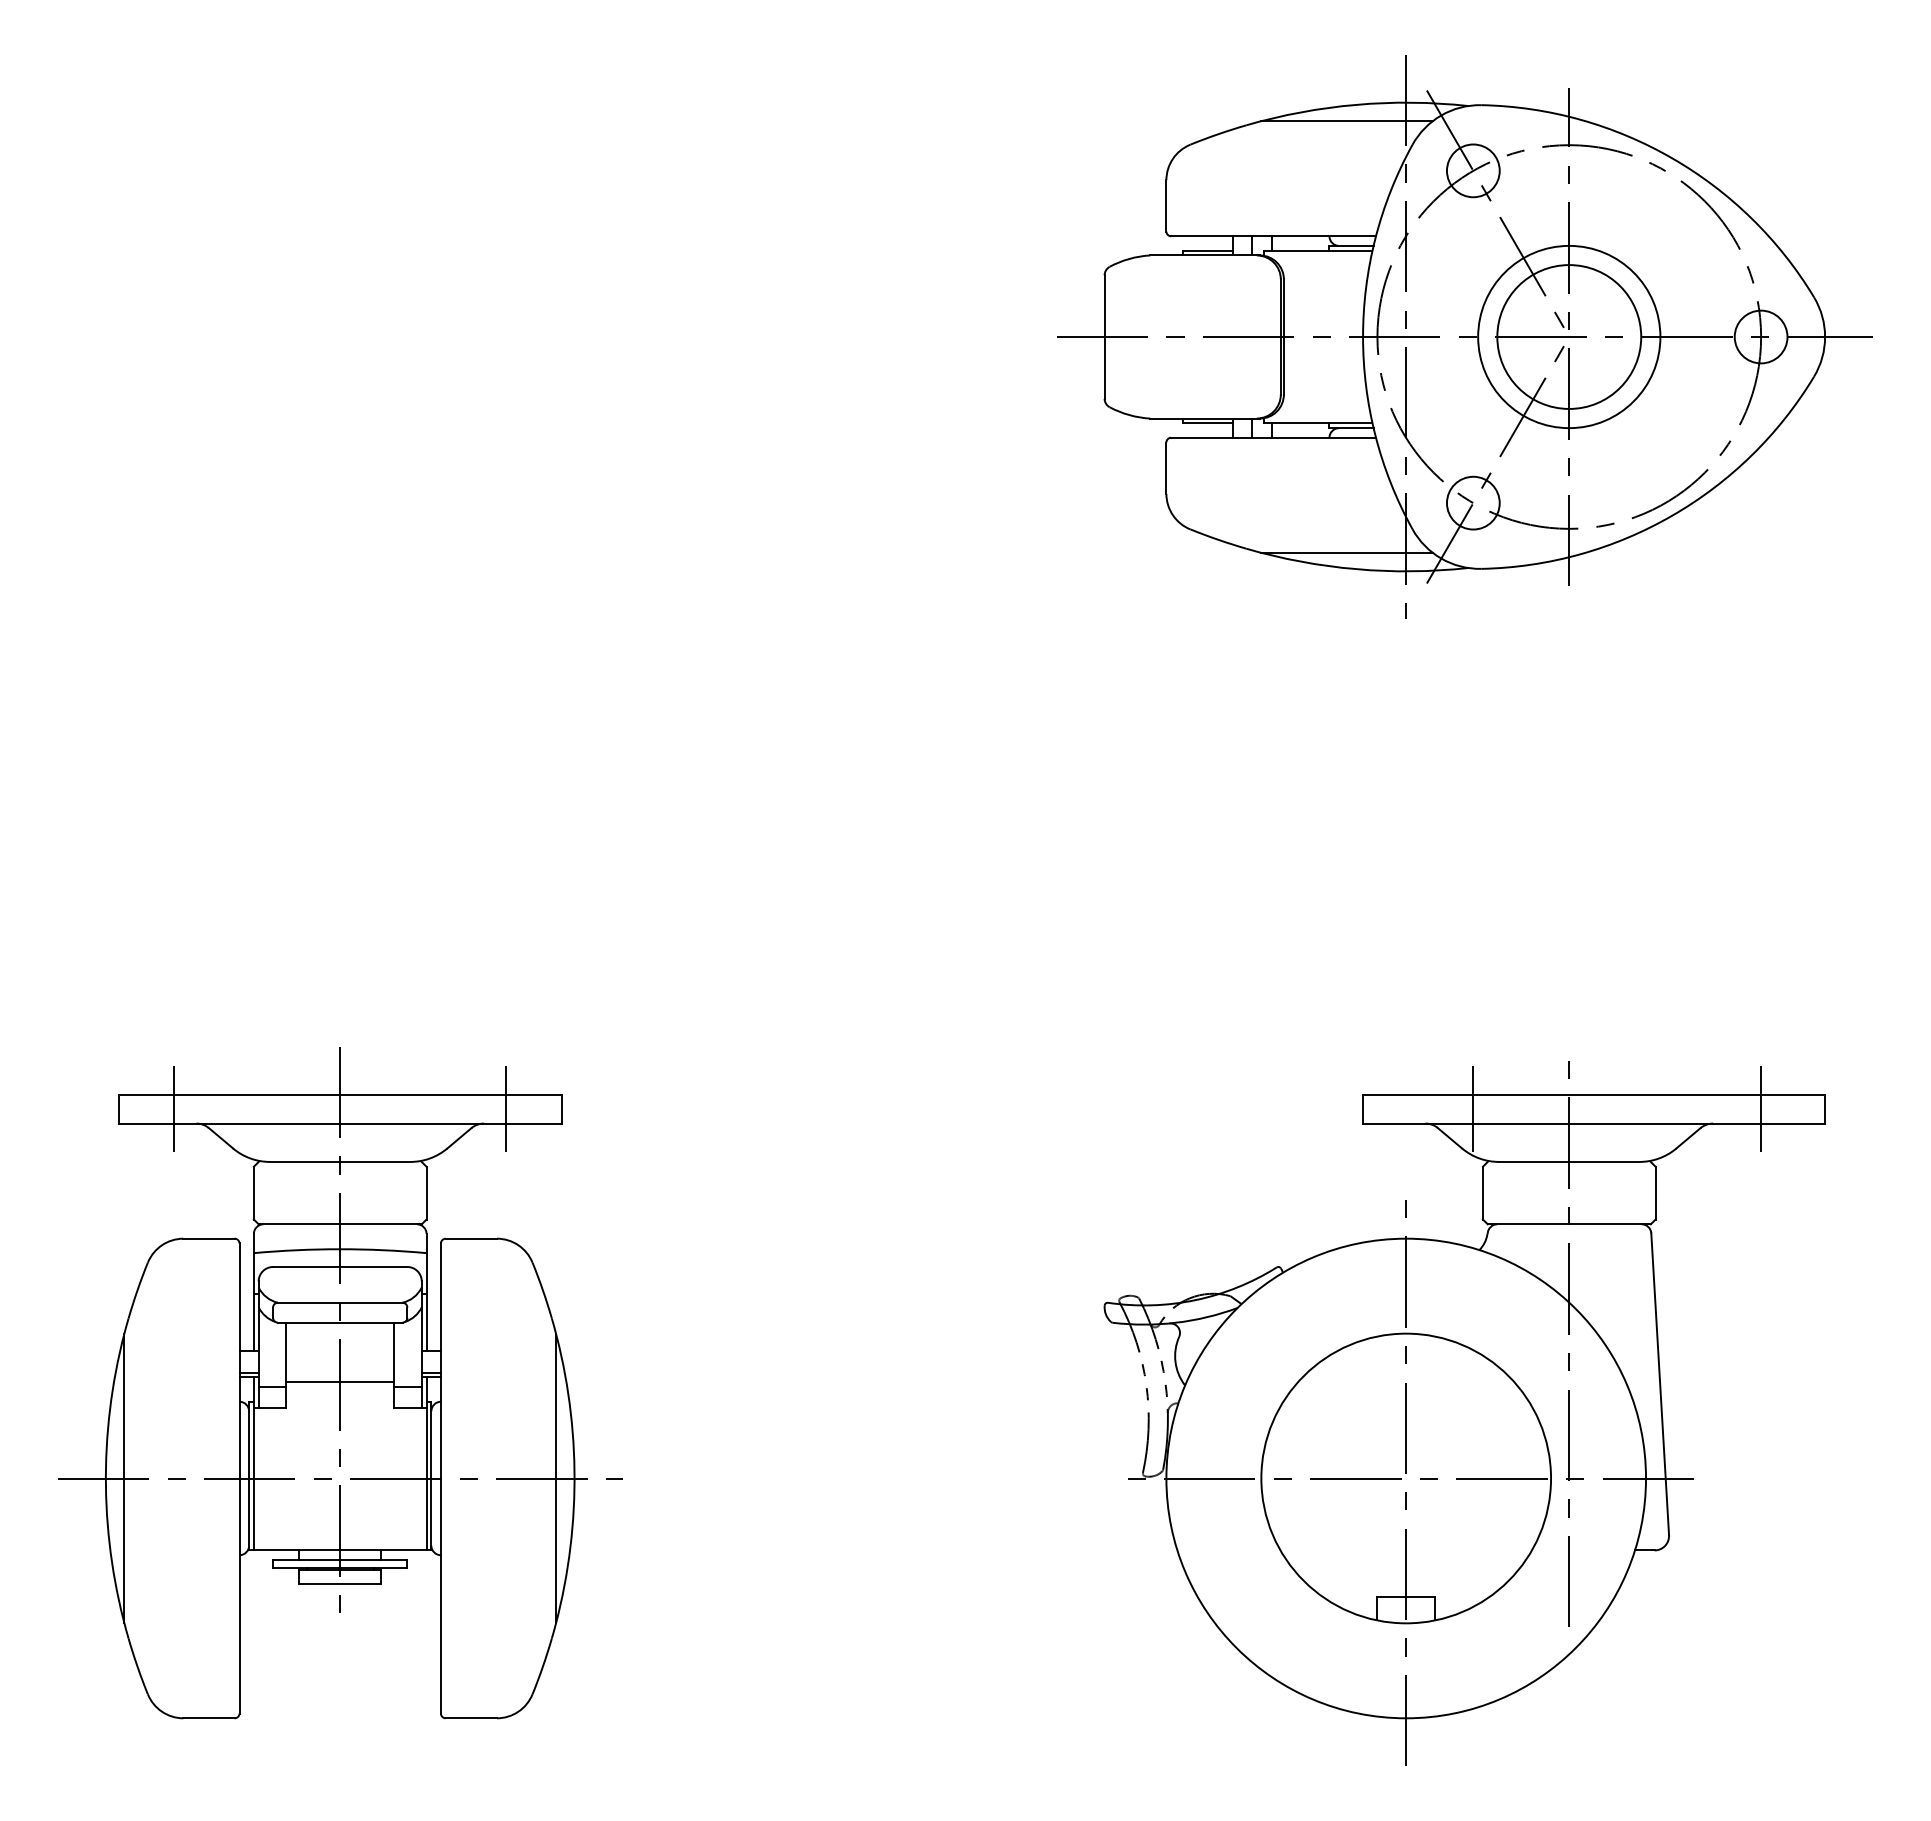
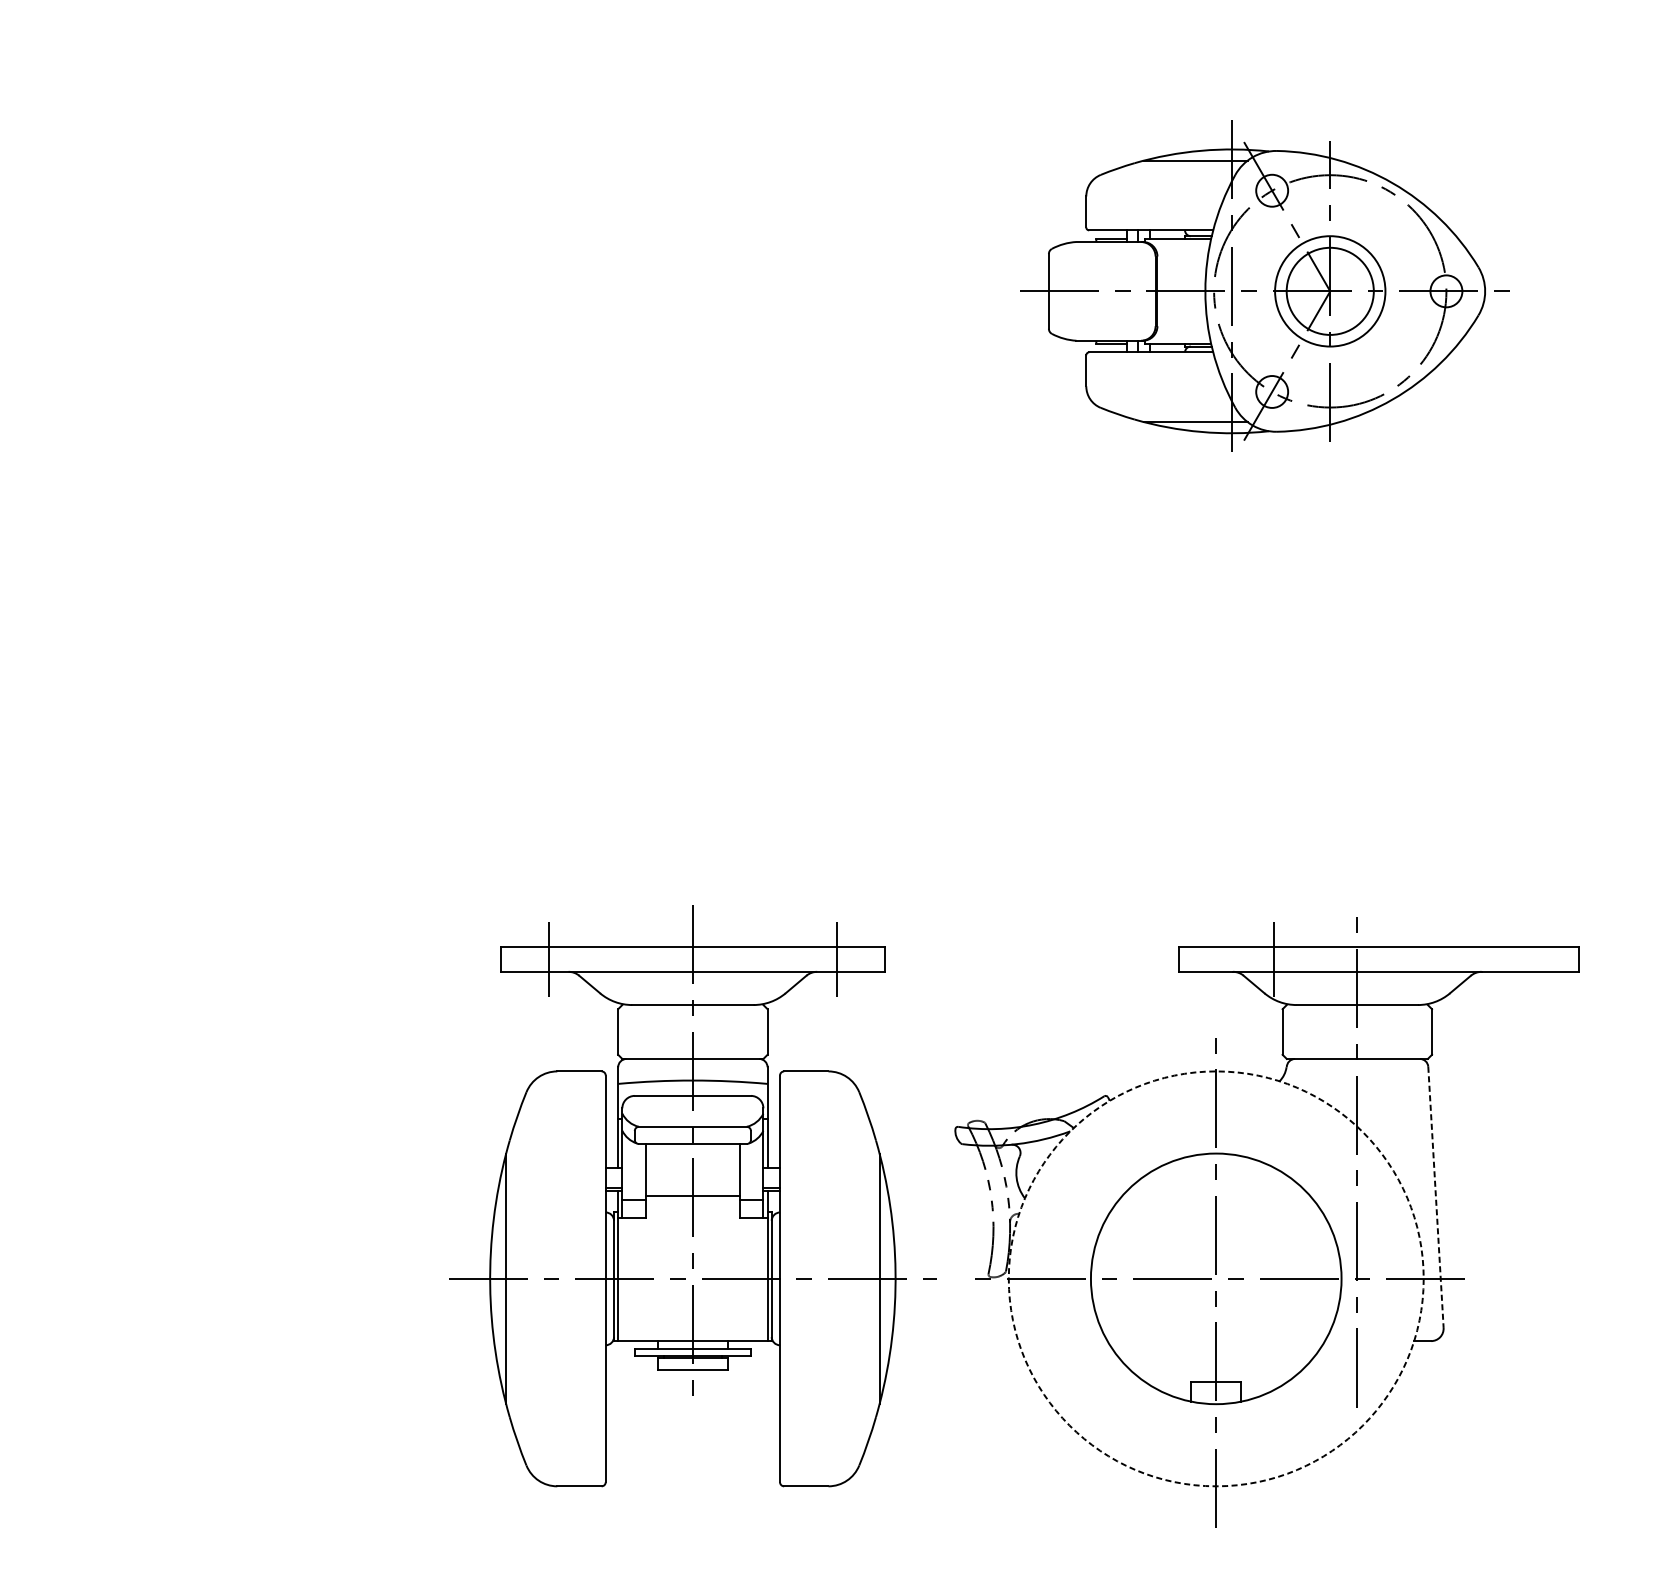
part: (1464, 336) -> (1266, 290), size x0.7
line: (1761, 1109) -> (1523, 959), removed
part: (340, 1383) -> (693, 1196), moved
line: (1660, 1384) -> (1436, 1197), solid -> dashed
circle: (1406, 1478) -> (1216, 1278), solid -> dashed

